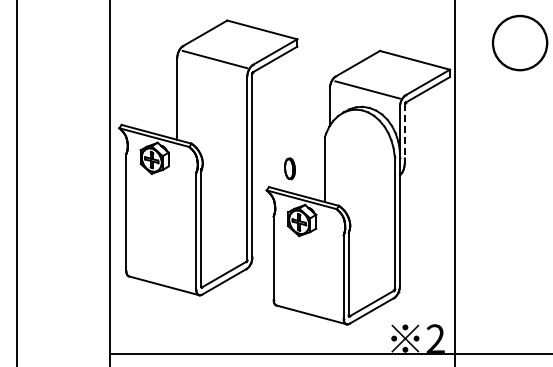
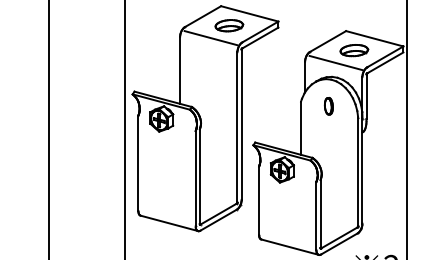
part: (237, 44) -> (229, 25), added
part: (389, 74) -> (353, 50), added
line: (405, 131) -> (366, 97), dashed -> solid
part: (289, 168) -> (328, 106), moved

